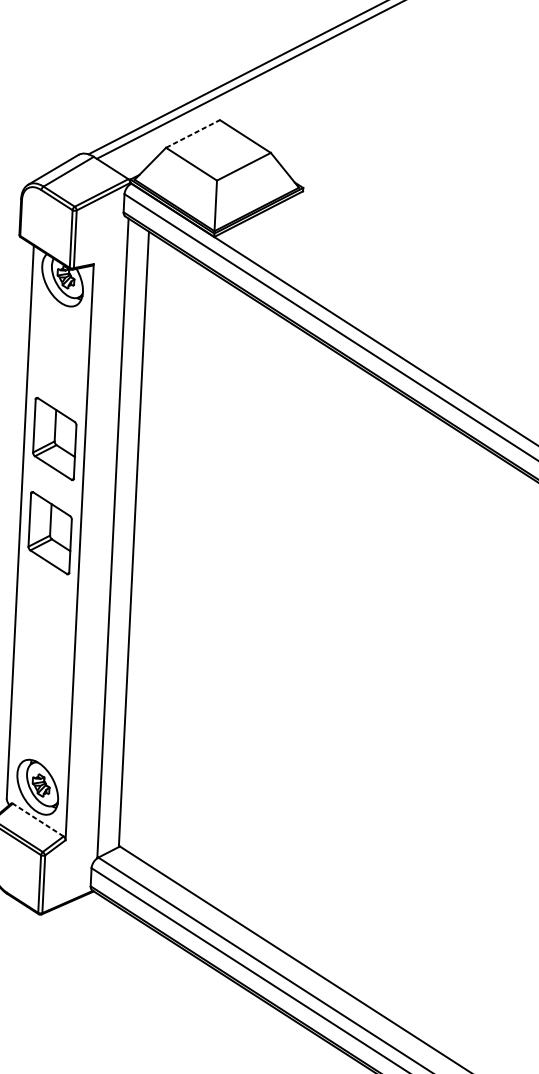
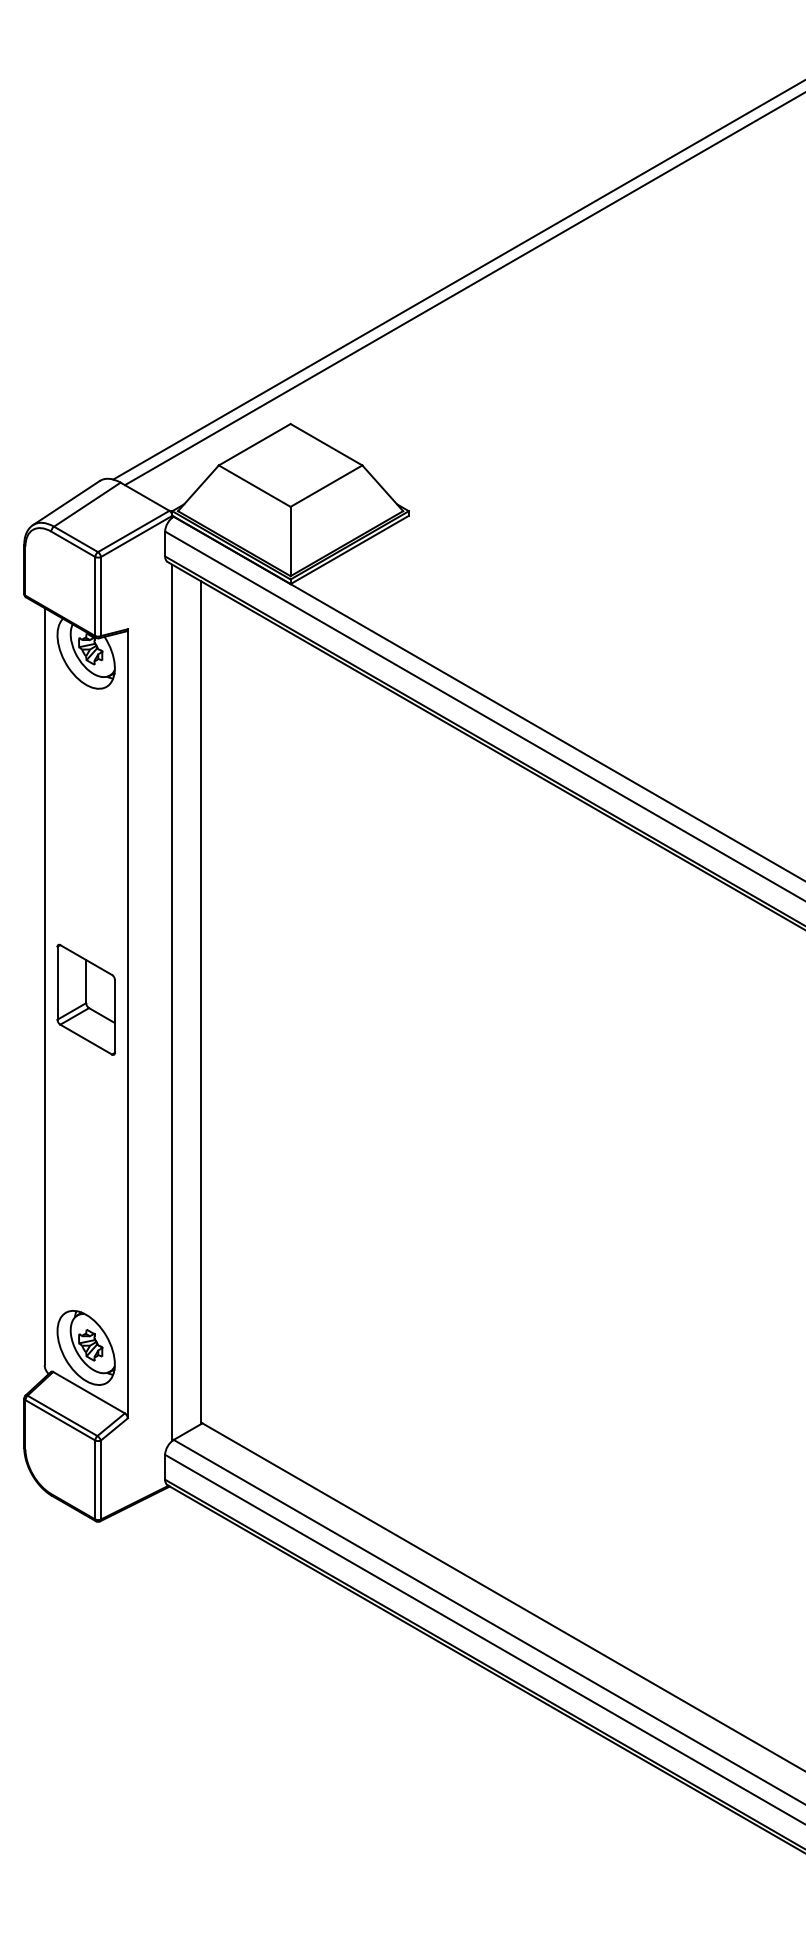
line: (193, 133) -> (255, 444), dashed -> solid
part: (54, 438) -> (85, 870), removed
line: (37, 819) -> (88, 1392), dashed -> solid

